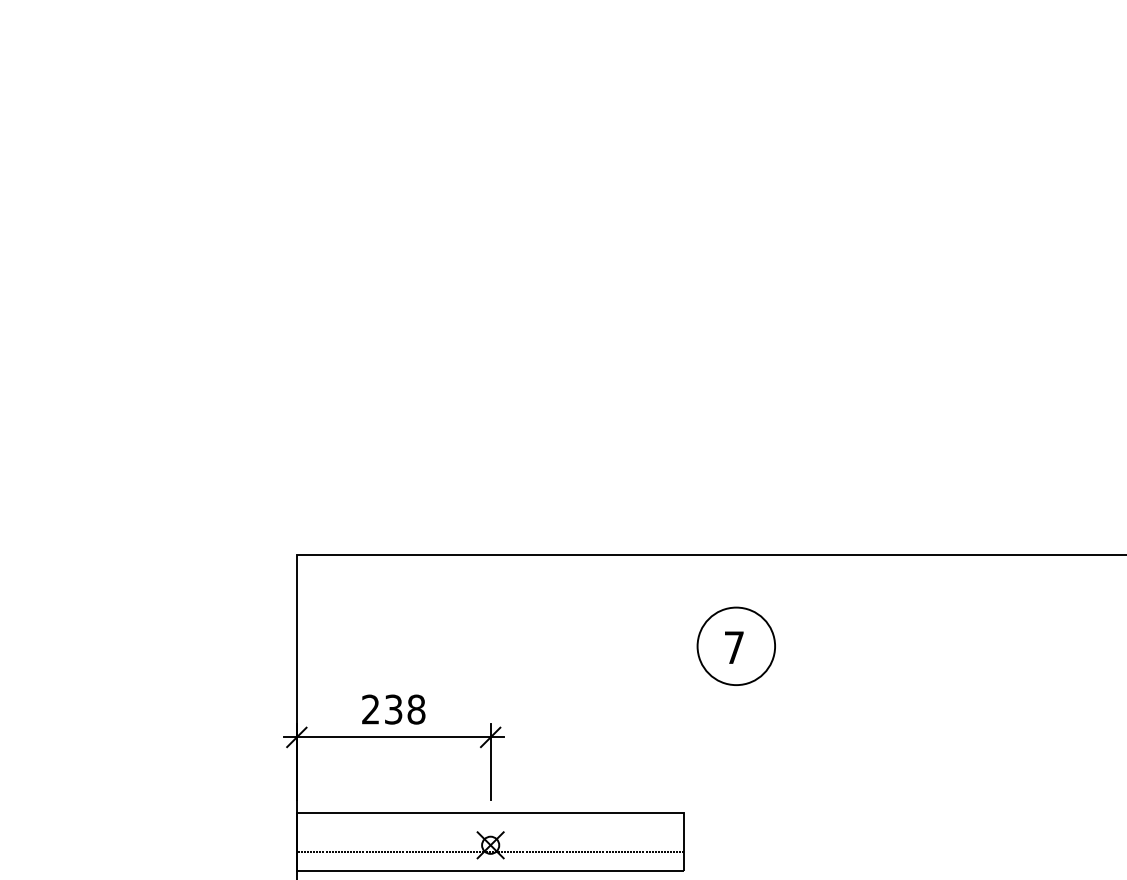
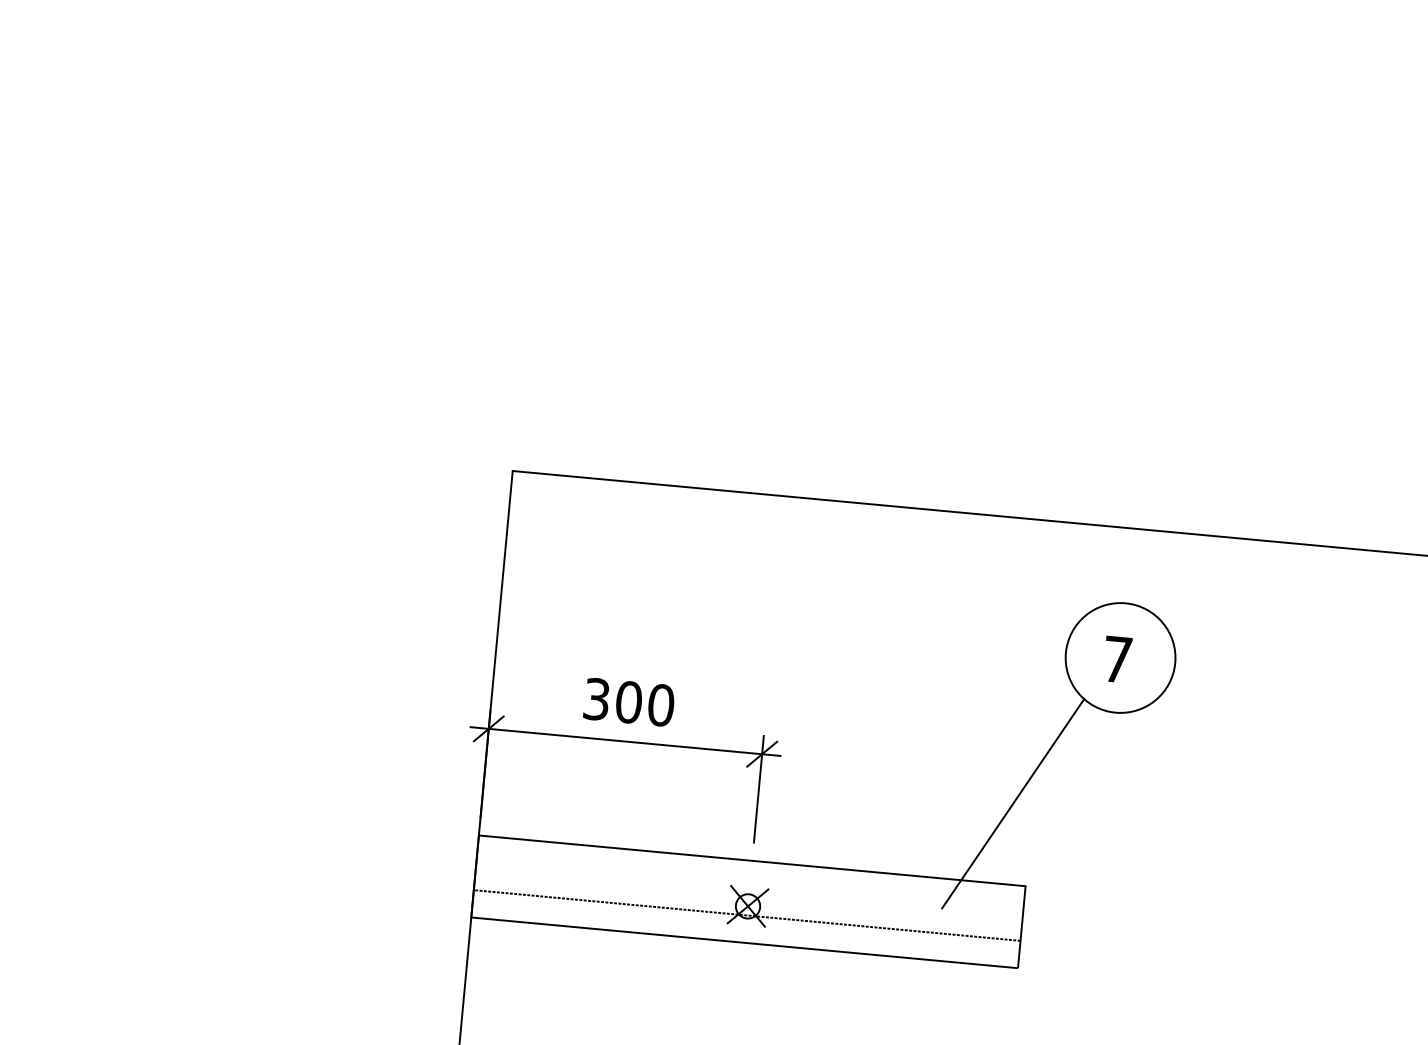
text: (393, 709) -> (628, 702), 238 -> 300
line: (670, 755) -> (1013, 803), added

